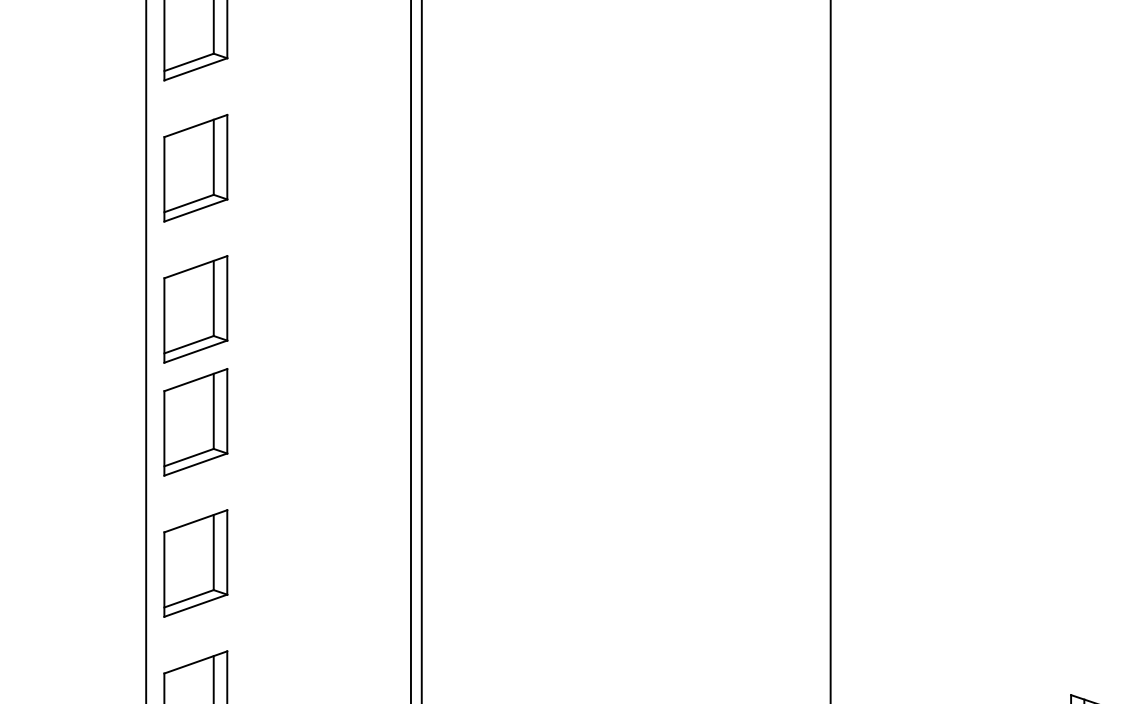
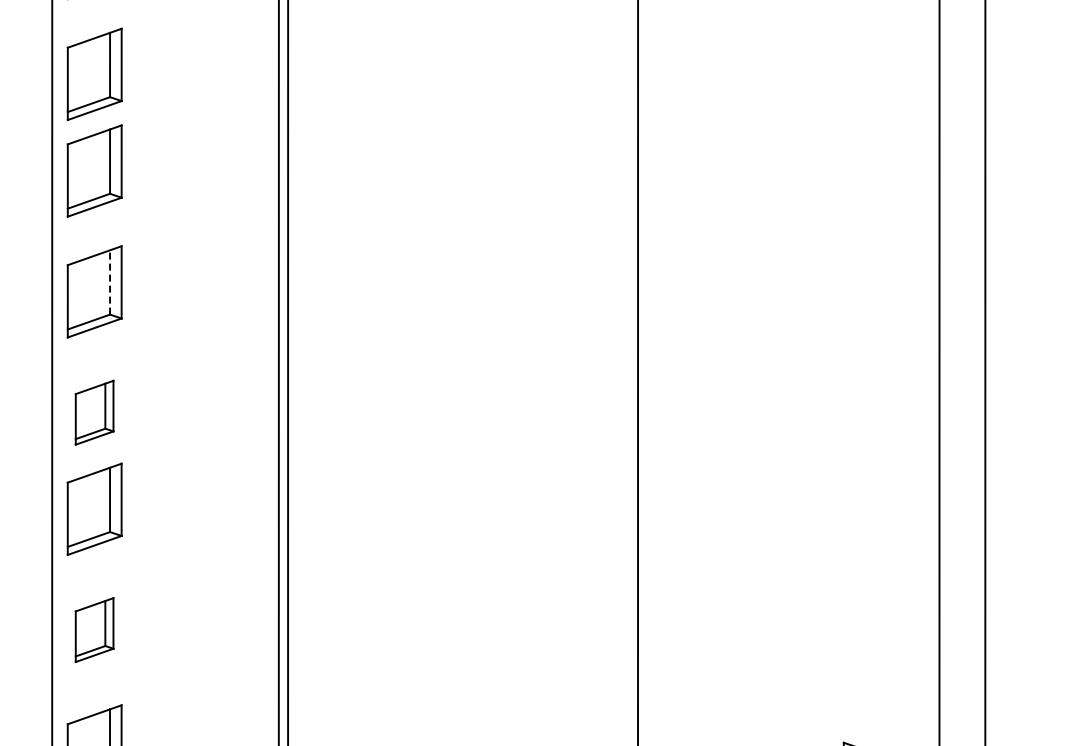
line: (214, 156) -> (110, 281), solid -> dashed
part: (195, 309) -> (94, 412), size x0.7
part: (195, 562) -> (94, 629), size x0.7

